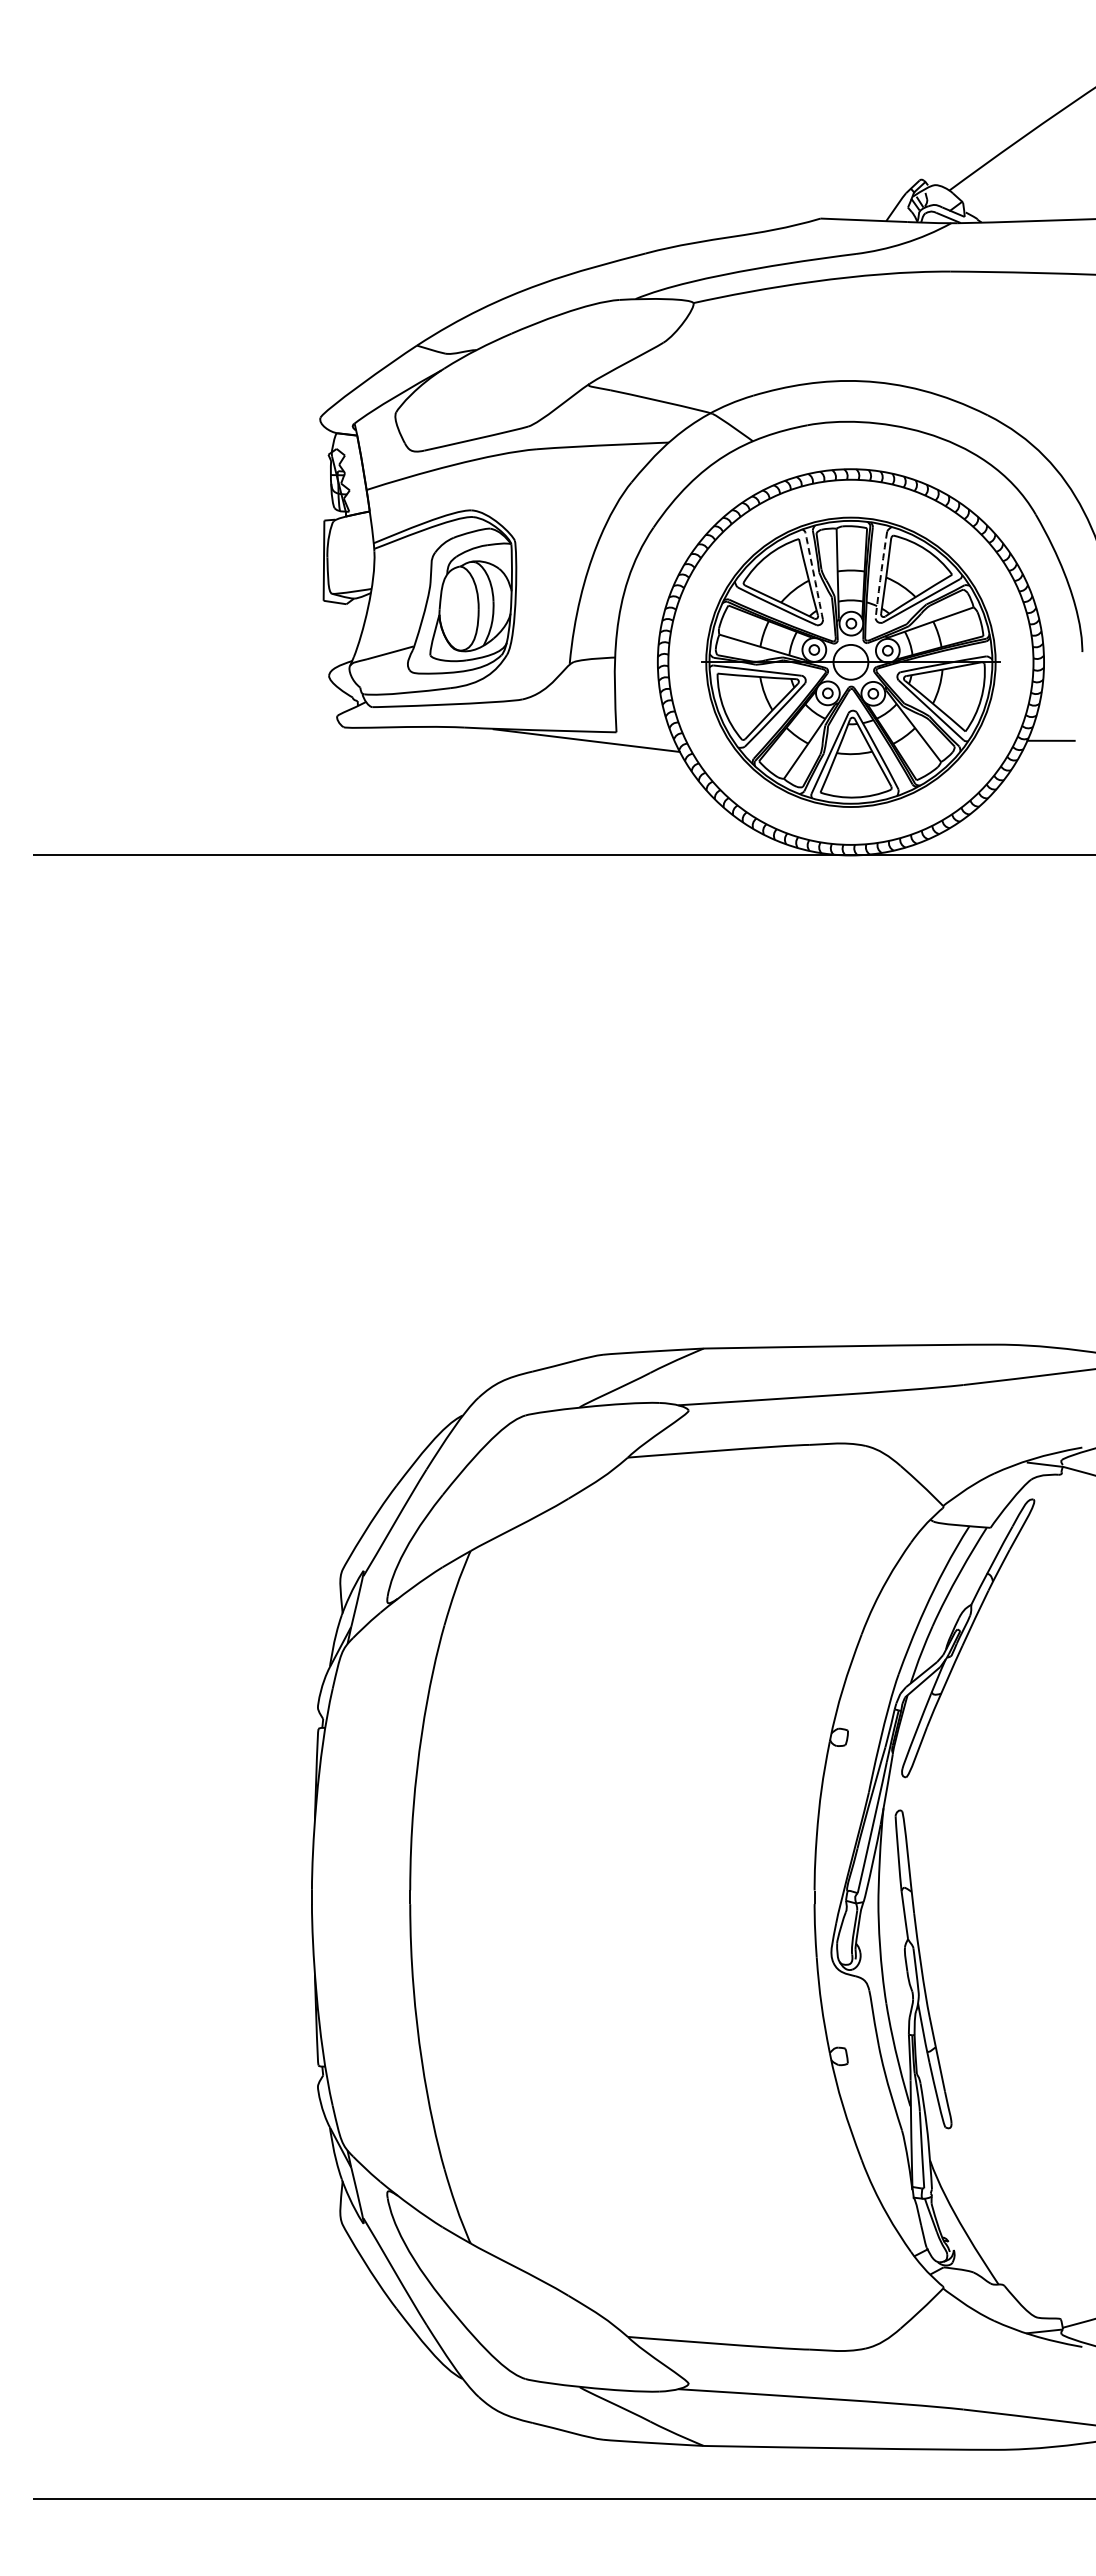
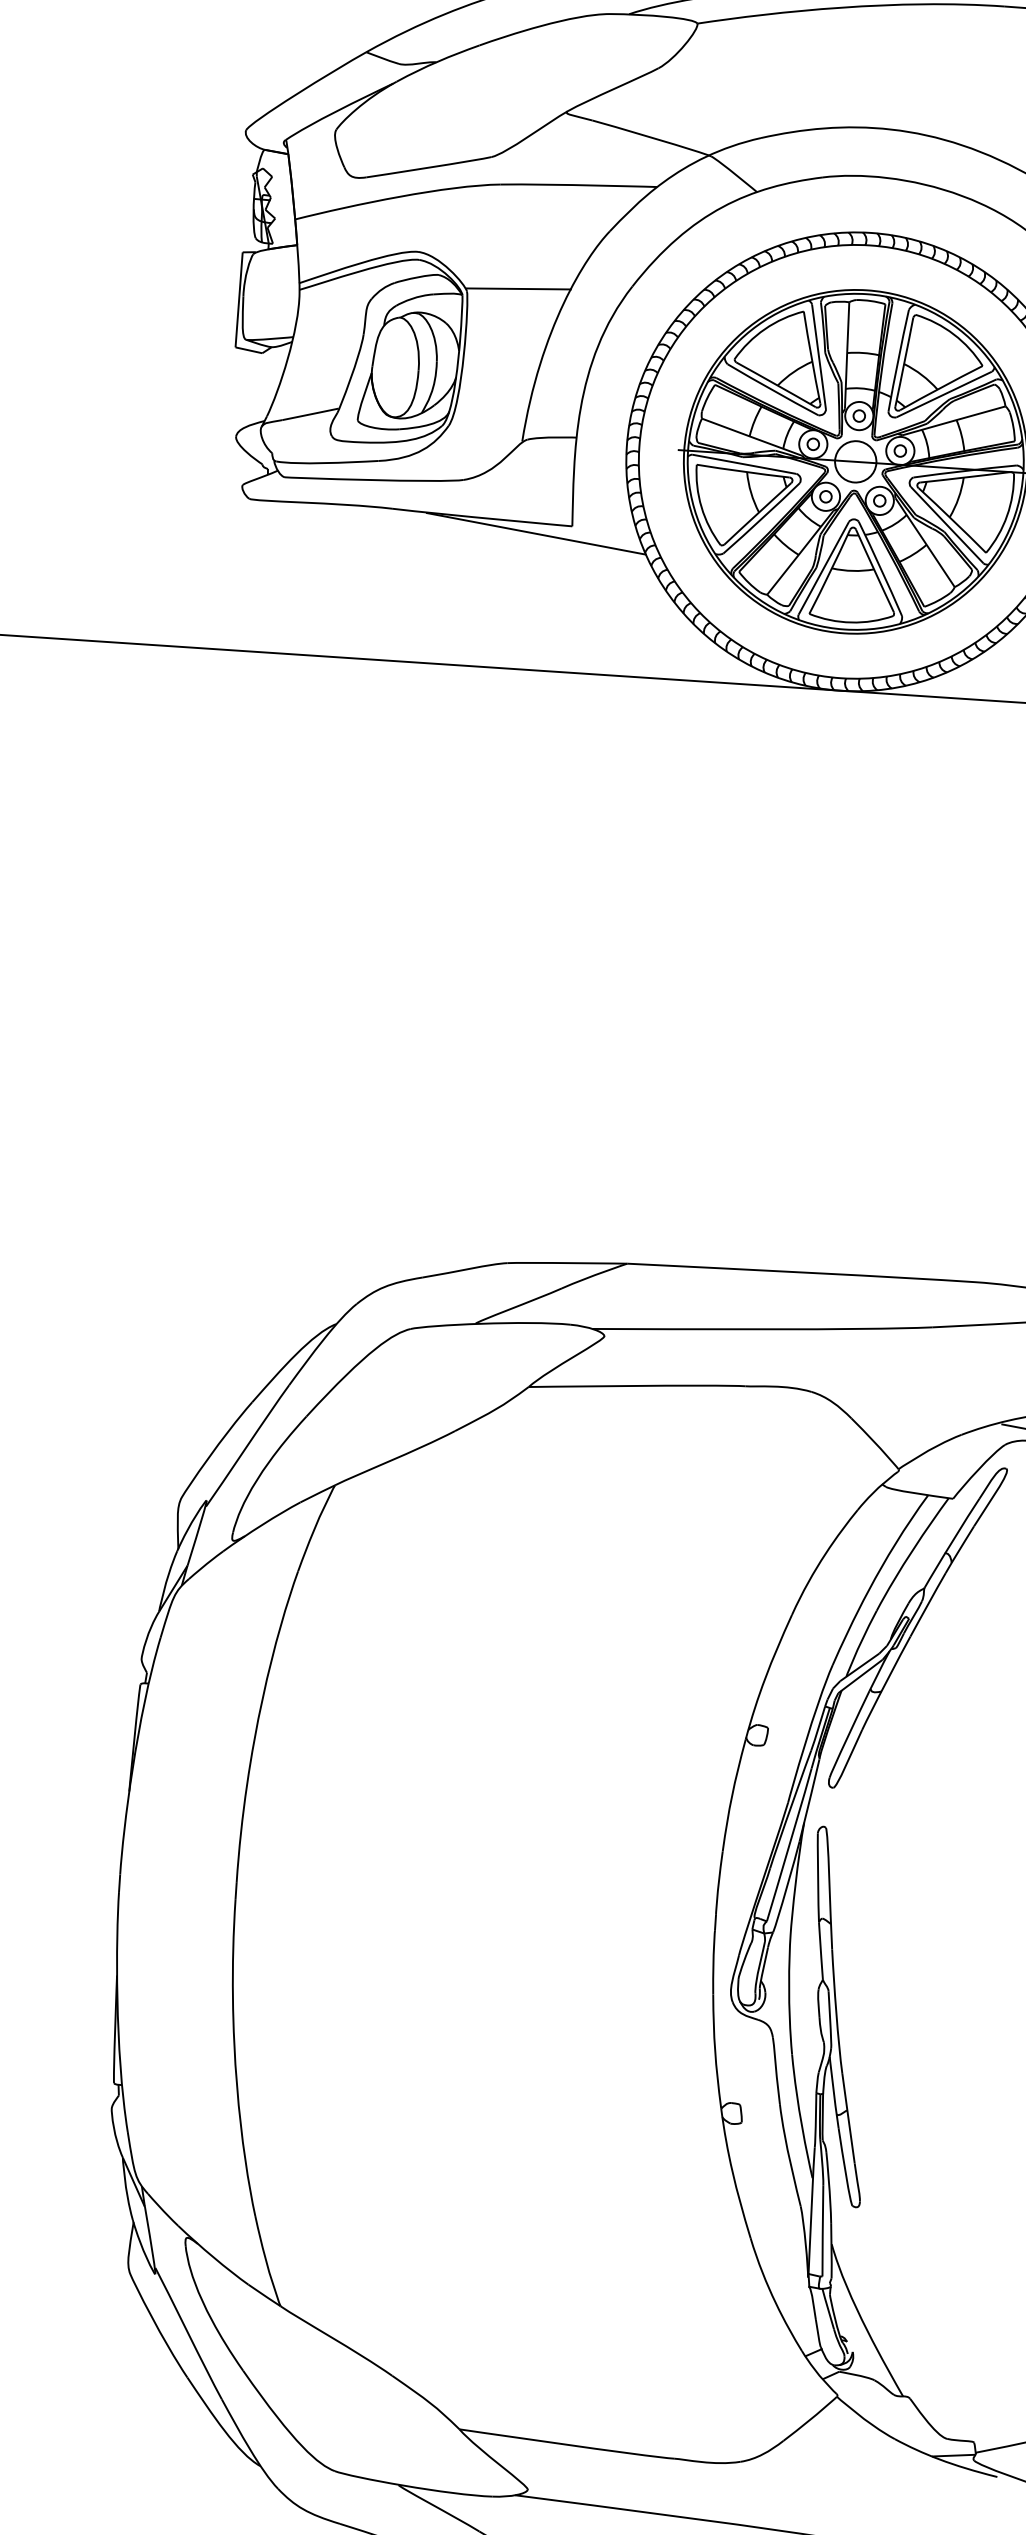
line: (558, 535) -> (519, 288), added
arc: (880, 574) -> (897, 360), dashed -> solid
arc: (814, 576) -> (819, 357), dashed -> solid

